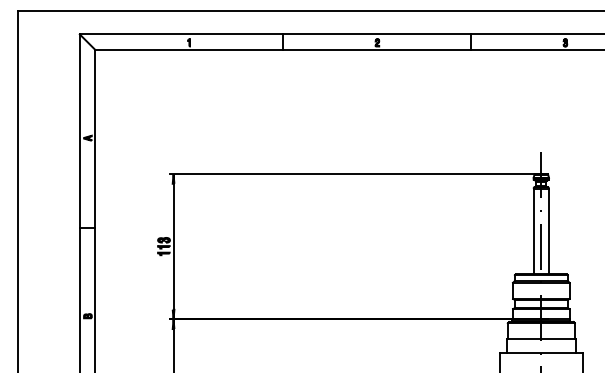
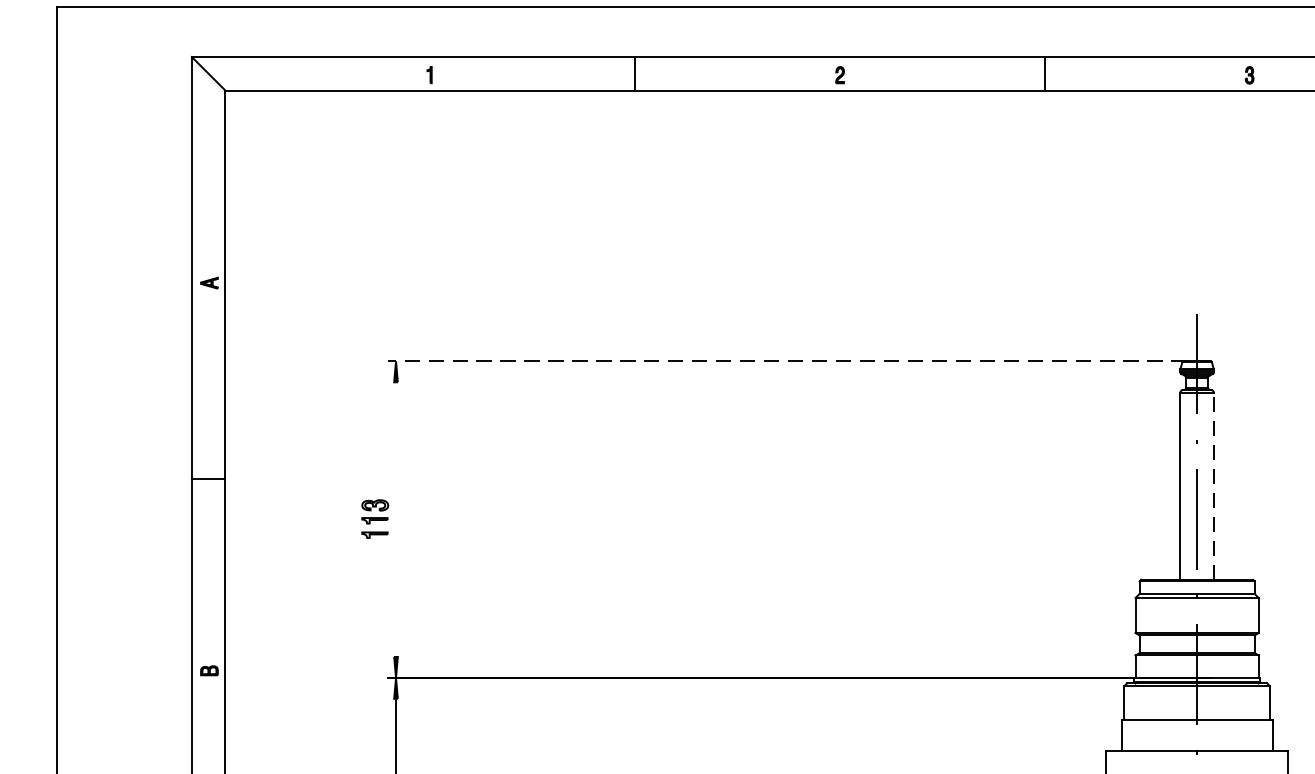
line: (358, 174) -> (798, 362), solid -> dashed
line: (549, 231) -> (1214, 486), solid -> dashed
line: (173, 246) -> (395, 518), removed

